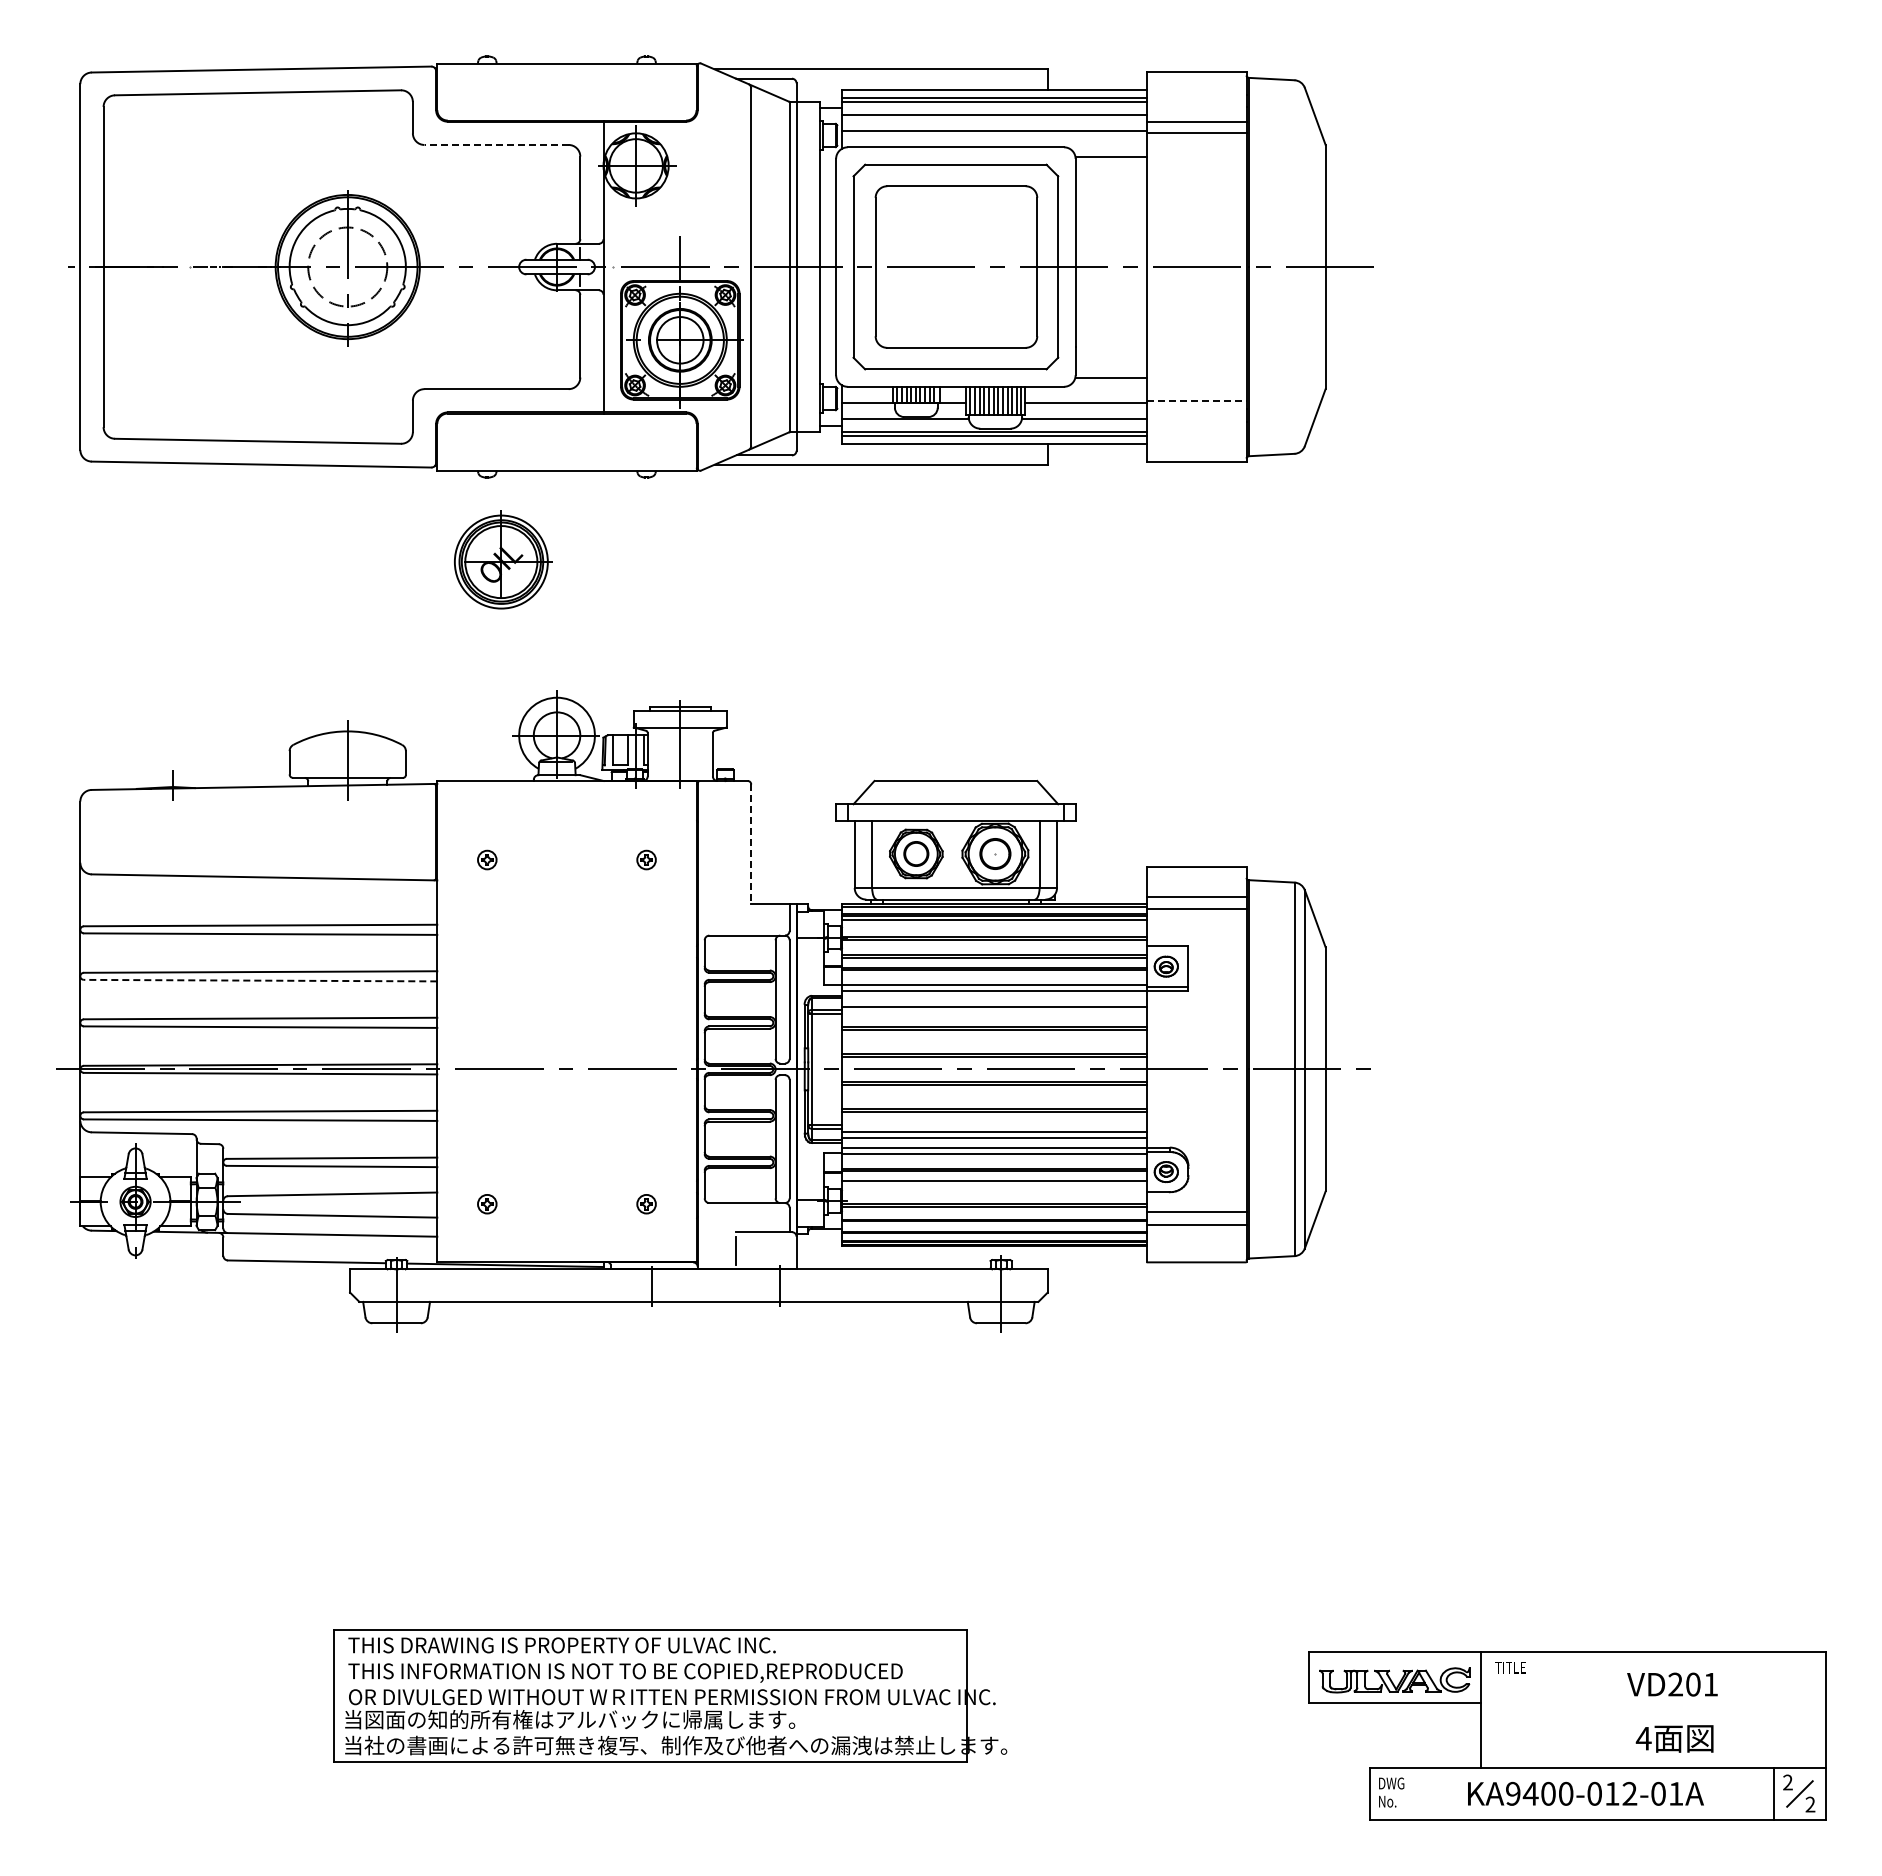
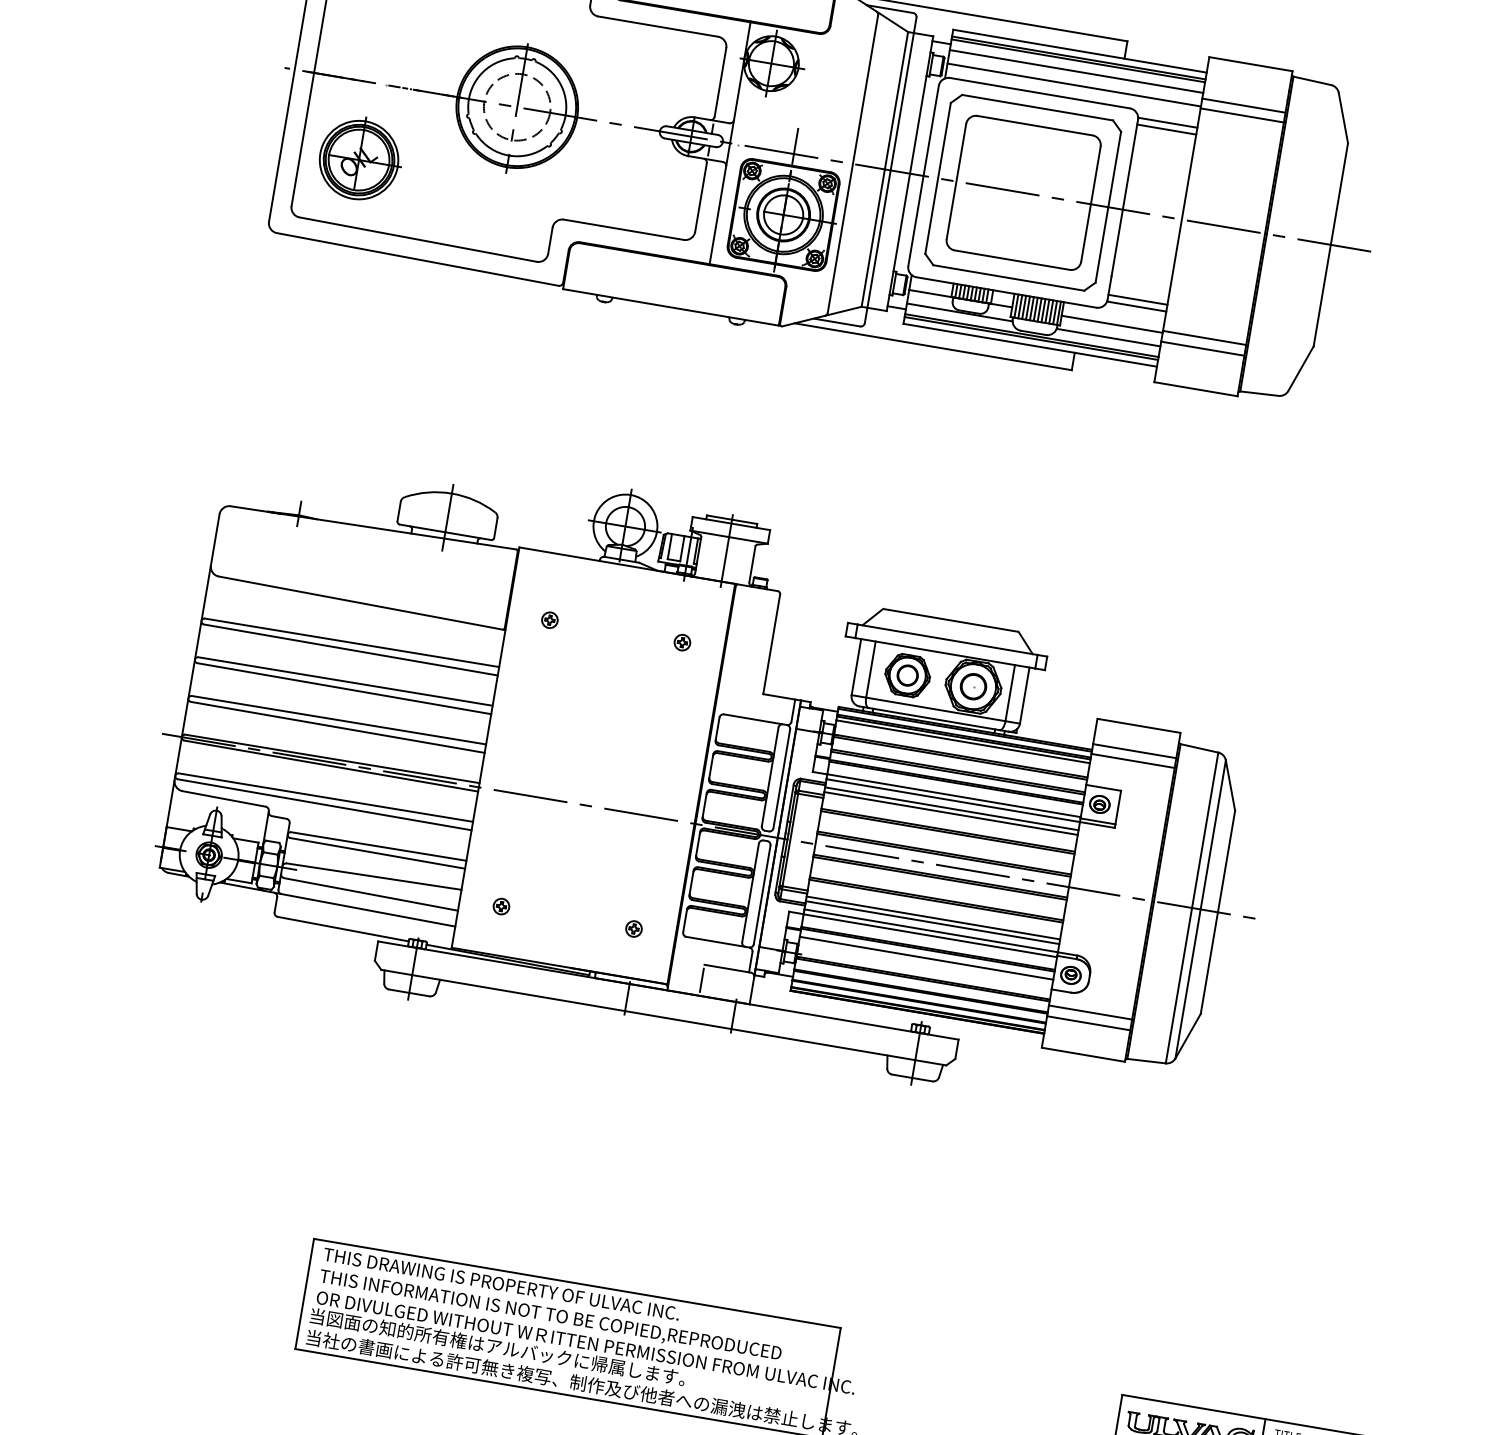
line: (496, 144) -> (658, 26), dashed -> solid
line: (1110, 164) -> (1166, 129), added
line: (1110, 369) -> (1137, 299), added
line: (1196, 400) -> (1204, 337), dashed -> solid
line: (1196, 413) -> (1202, 348), added
part: (503, 559) -> (361, 158), moved
line: (751, 844) -> (771, 644), dashed -> solid
line: (260, 980) -> (344, 688), dashed -> solid
line: (993, 1000) -> (951, 808), added

